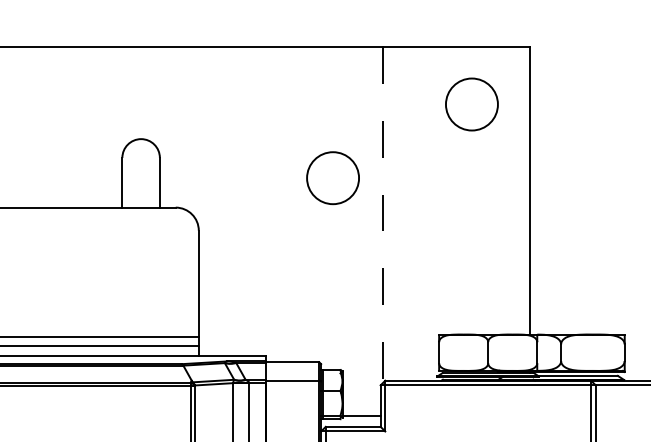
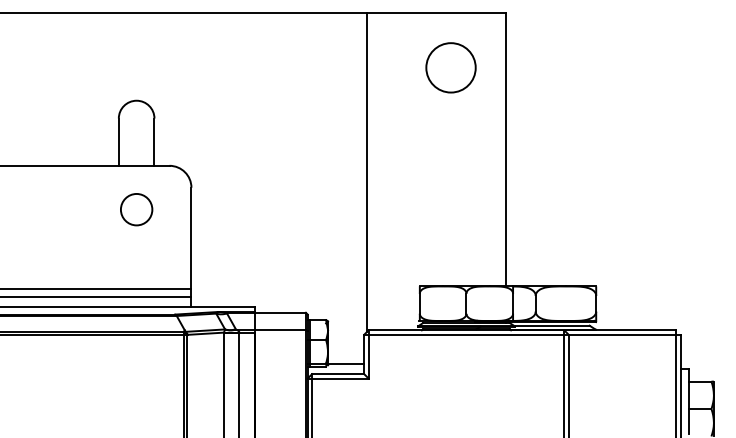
circle: (332, 177) -> (318, 137), removed
line: (383, 214) -> (366, 172), dashed -> solid
circle: (140, 253) -> (136, 209), added

